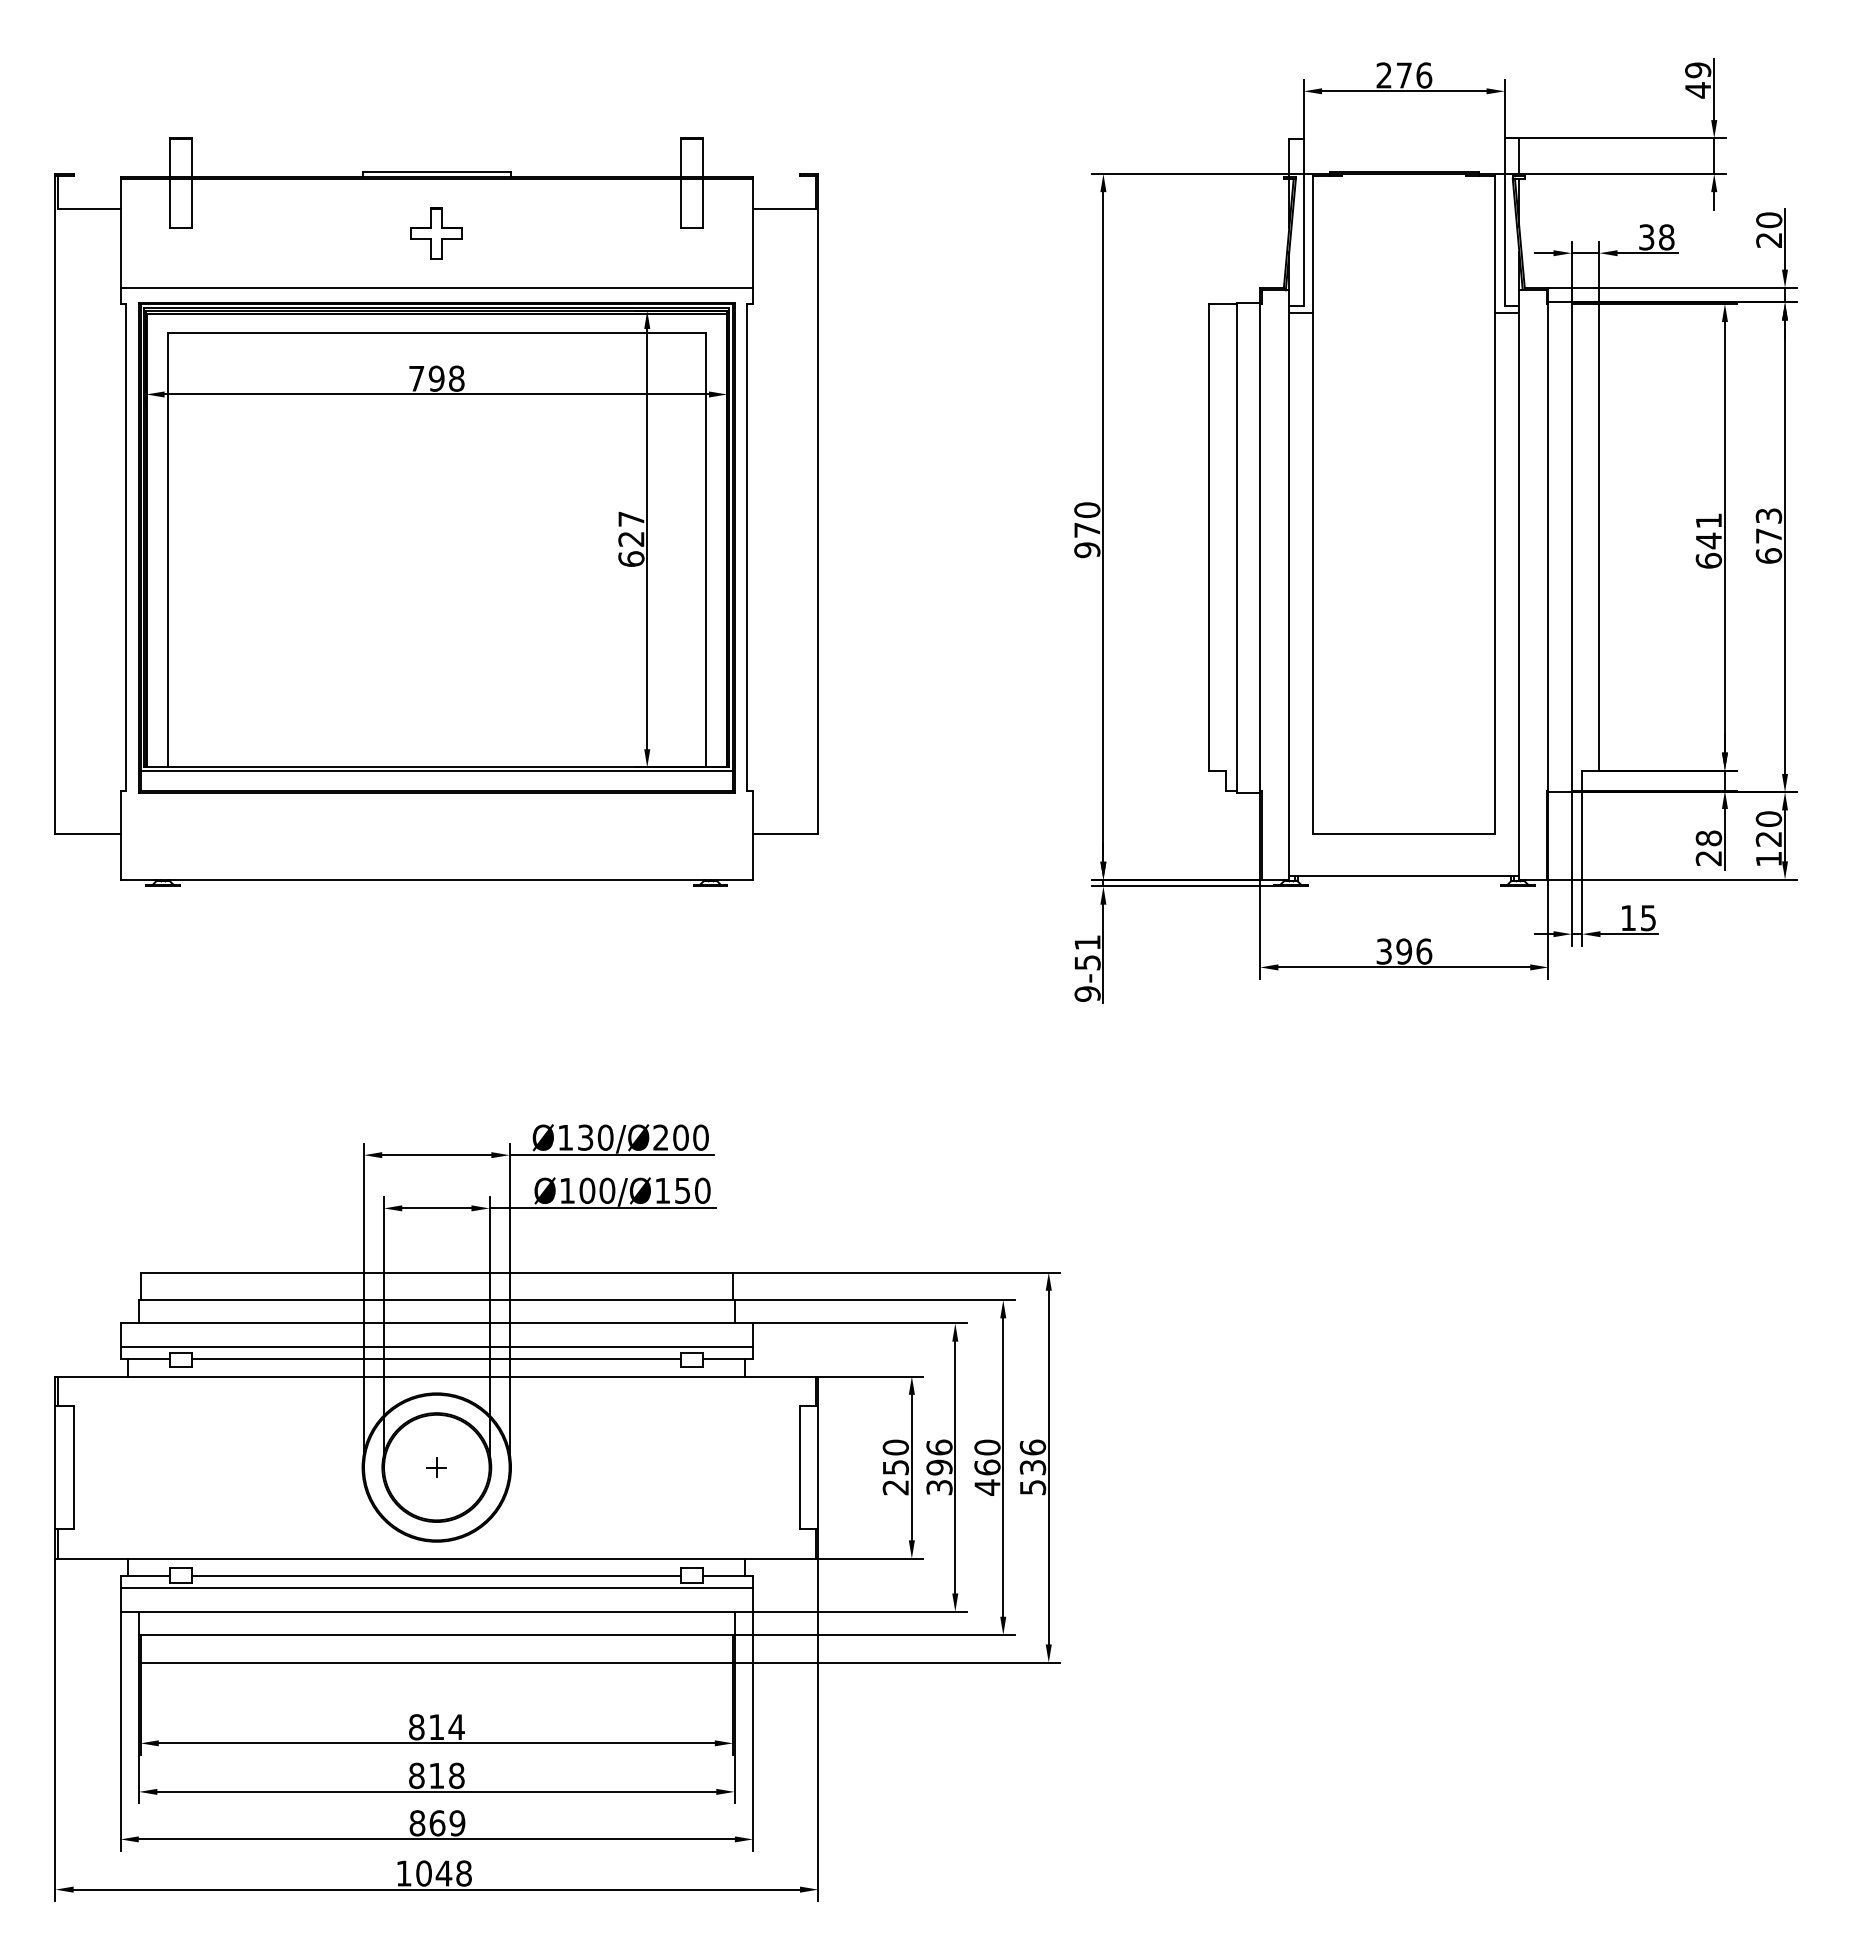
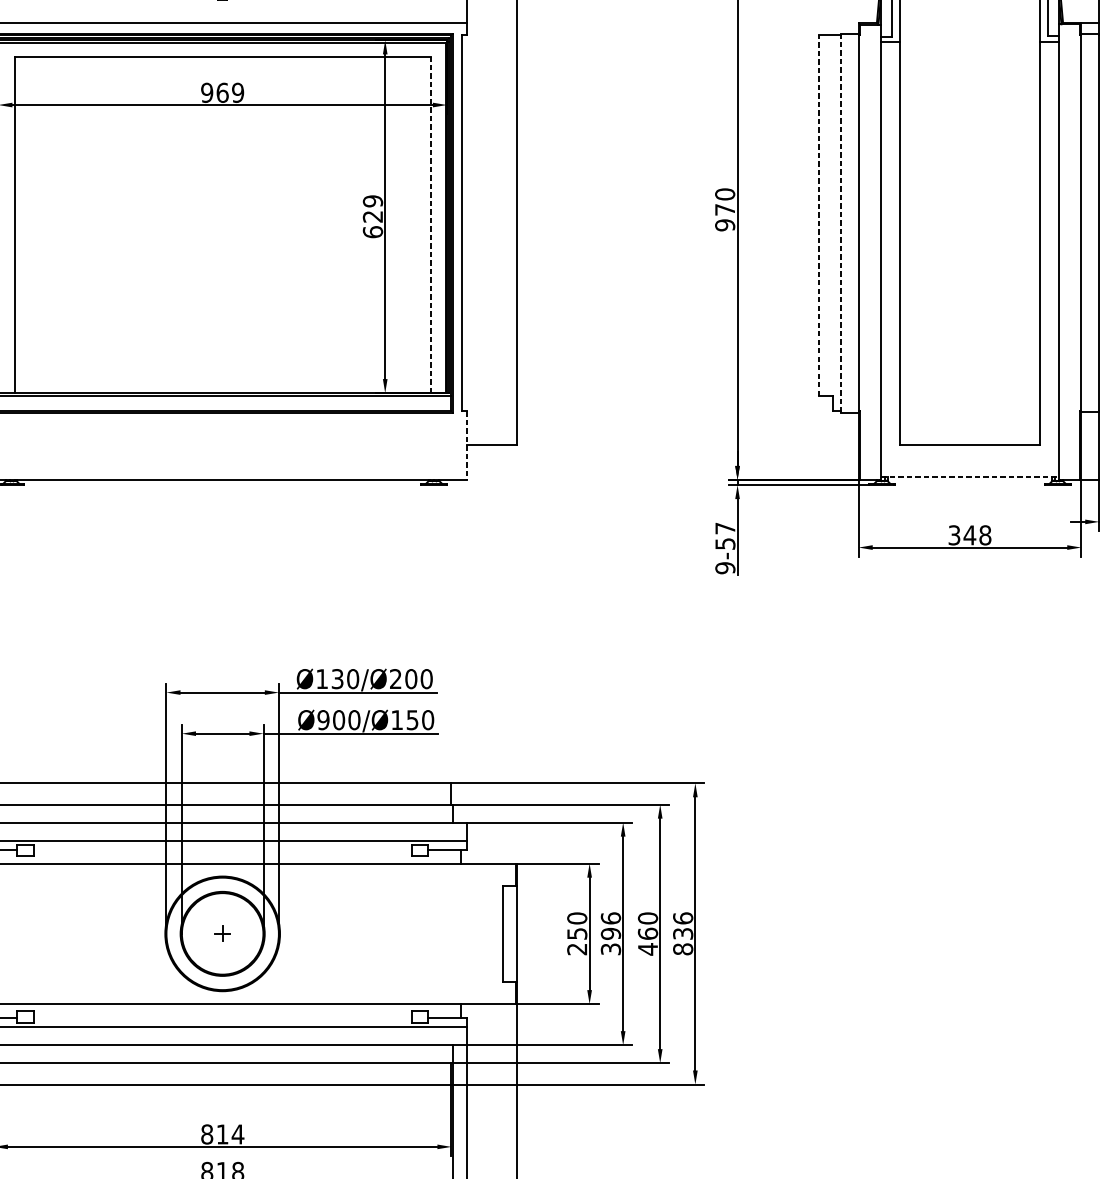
text: (436, 378) -> (222, 92), 798 -> 969
text: (631, 519) -> (373, 201), 627 -> 629
line: (1209, 537) -> (819, 215), solid -> dashed
line: (1236, 547) -> (840, 223), solid -> dashed
line: (706, 549) -> (430, 224), solid -> dashed
line: (753, 836) -> (467, 446), solid -> dashed
line: (1404, 875) -> (970, 476), solid -> dashed
text: (1087, 942) -> (725, 528), 9-51 -> 9-57
text: (1413, 951) -> (977, 535), 396 -> 348
text: (567, 1190) -> (323, 719), Ø100/Ø150 -> Ø900/Ø150
line: (436, 1359) -> (222, 850), removed
text: (1032, 1487) -> (682, 949), 536 -> 836
line: (436, 1576) -> (222, 1018), removed

